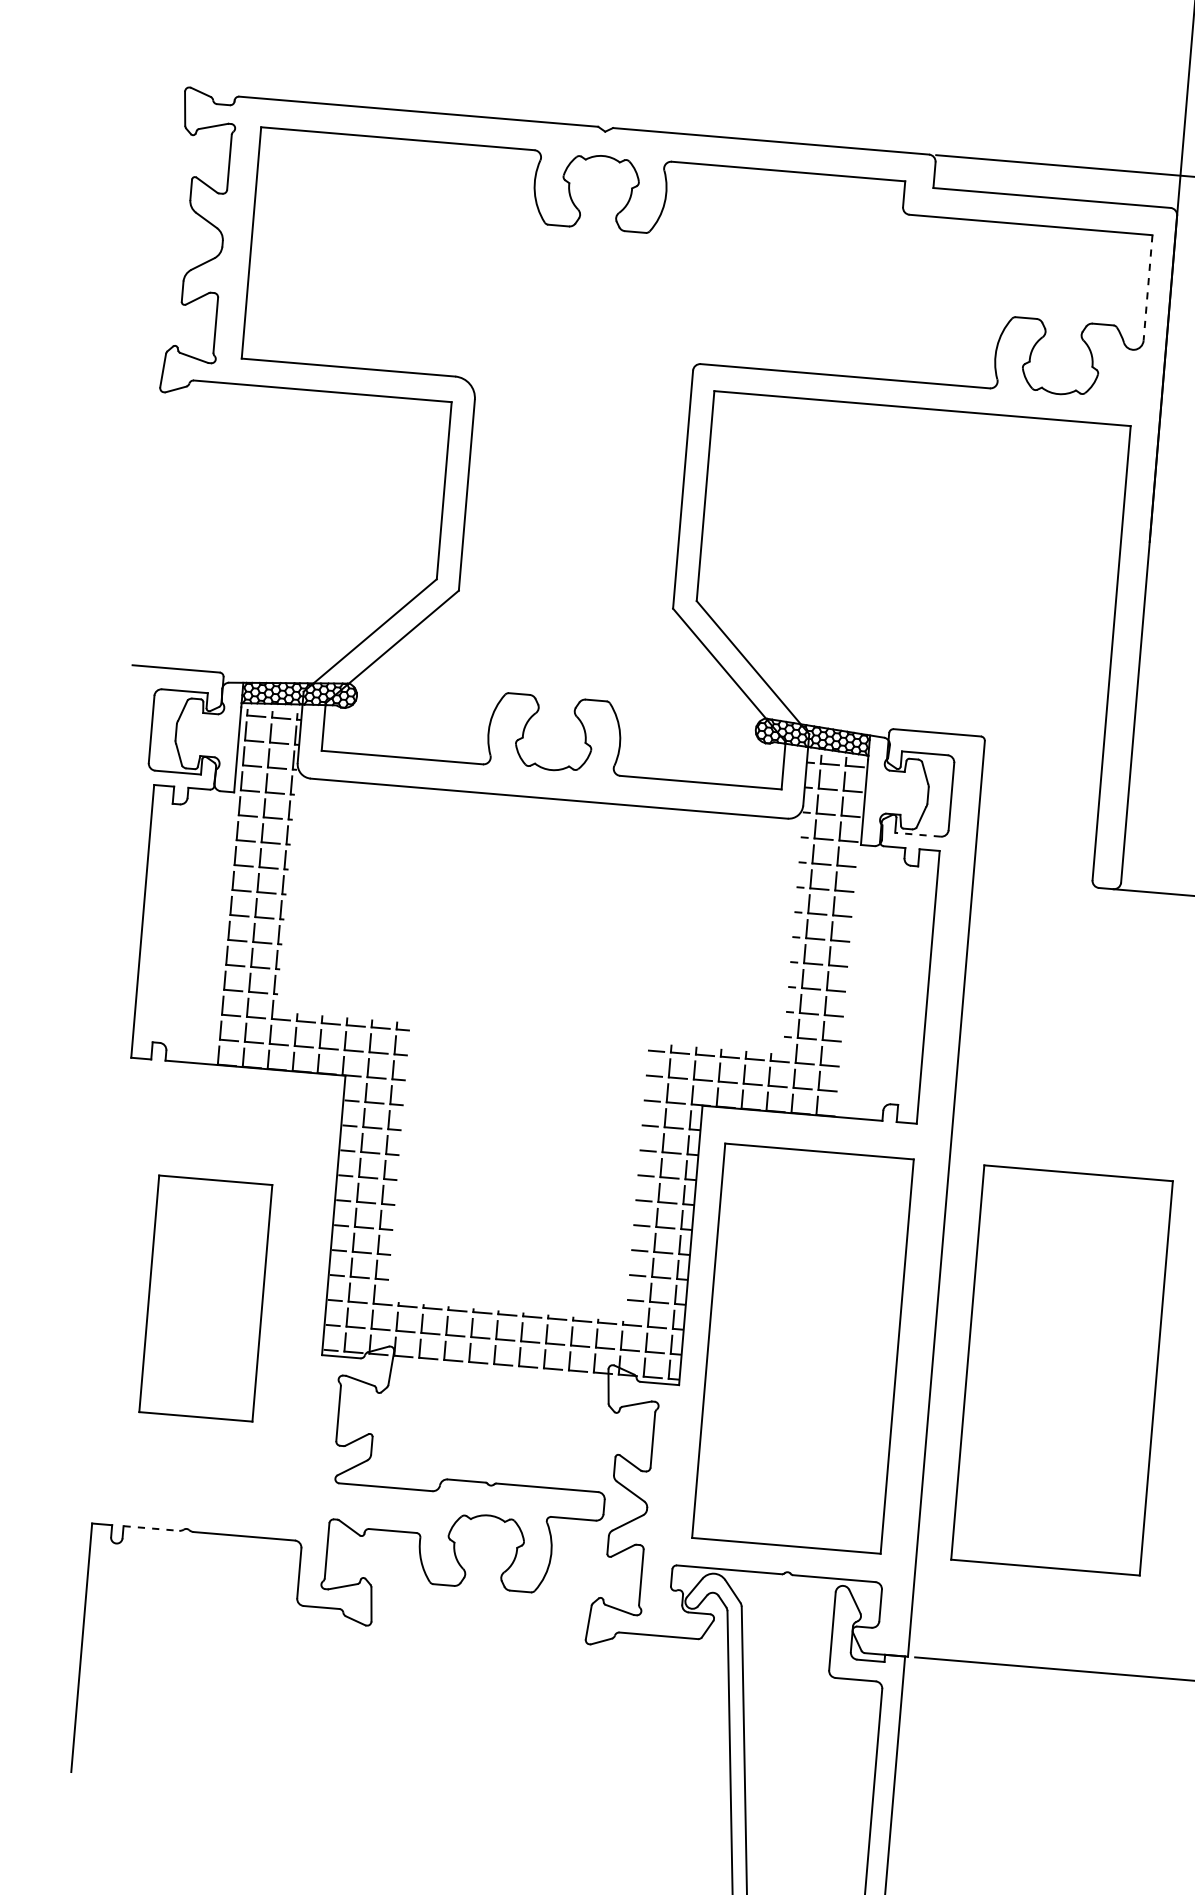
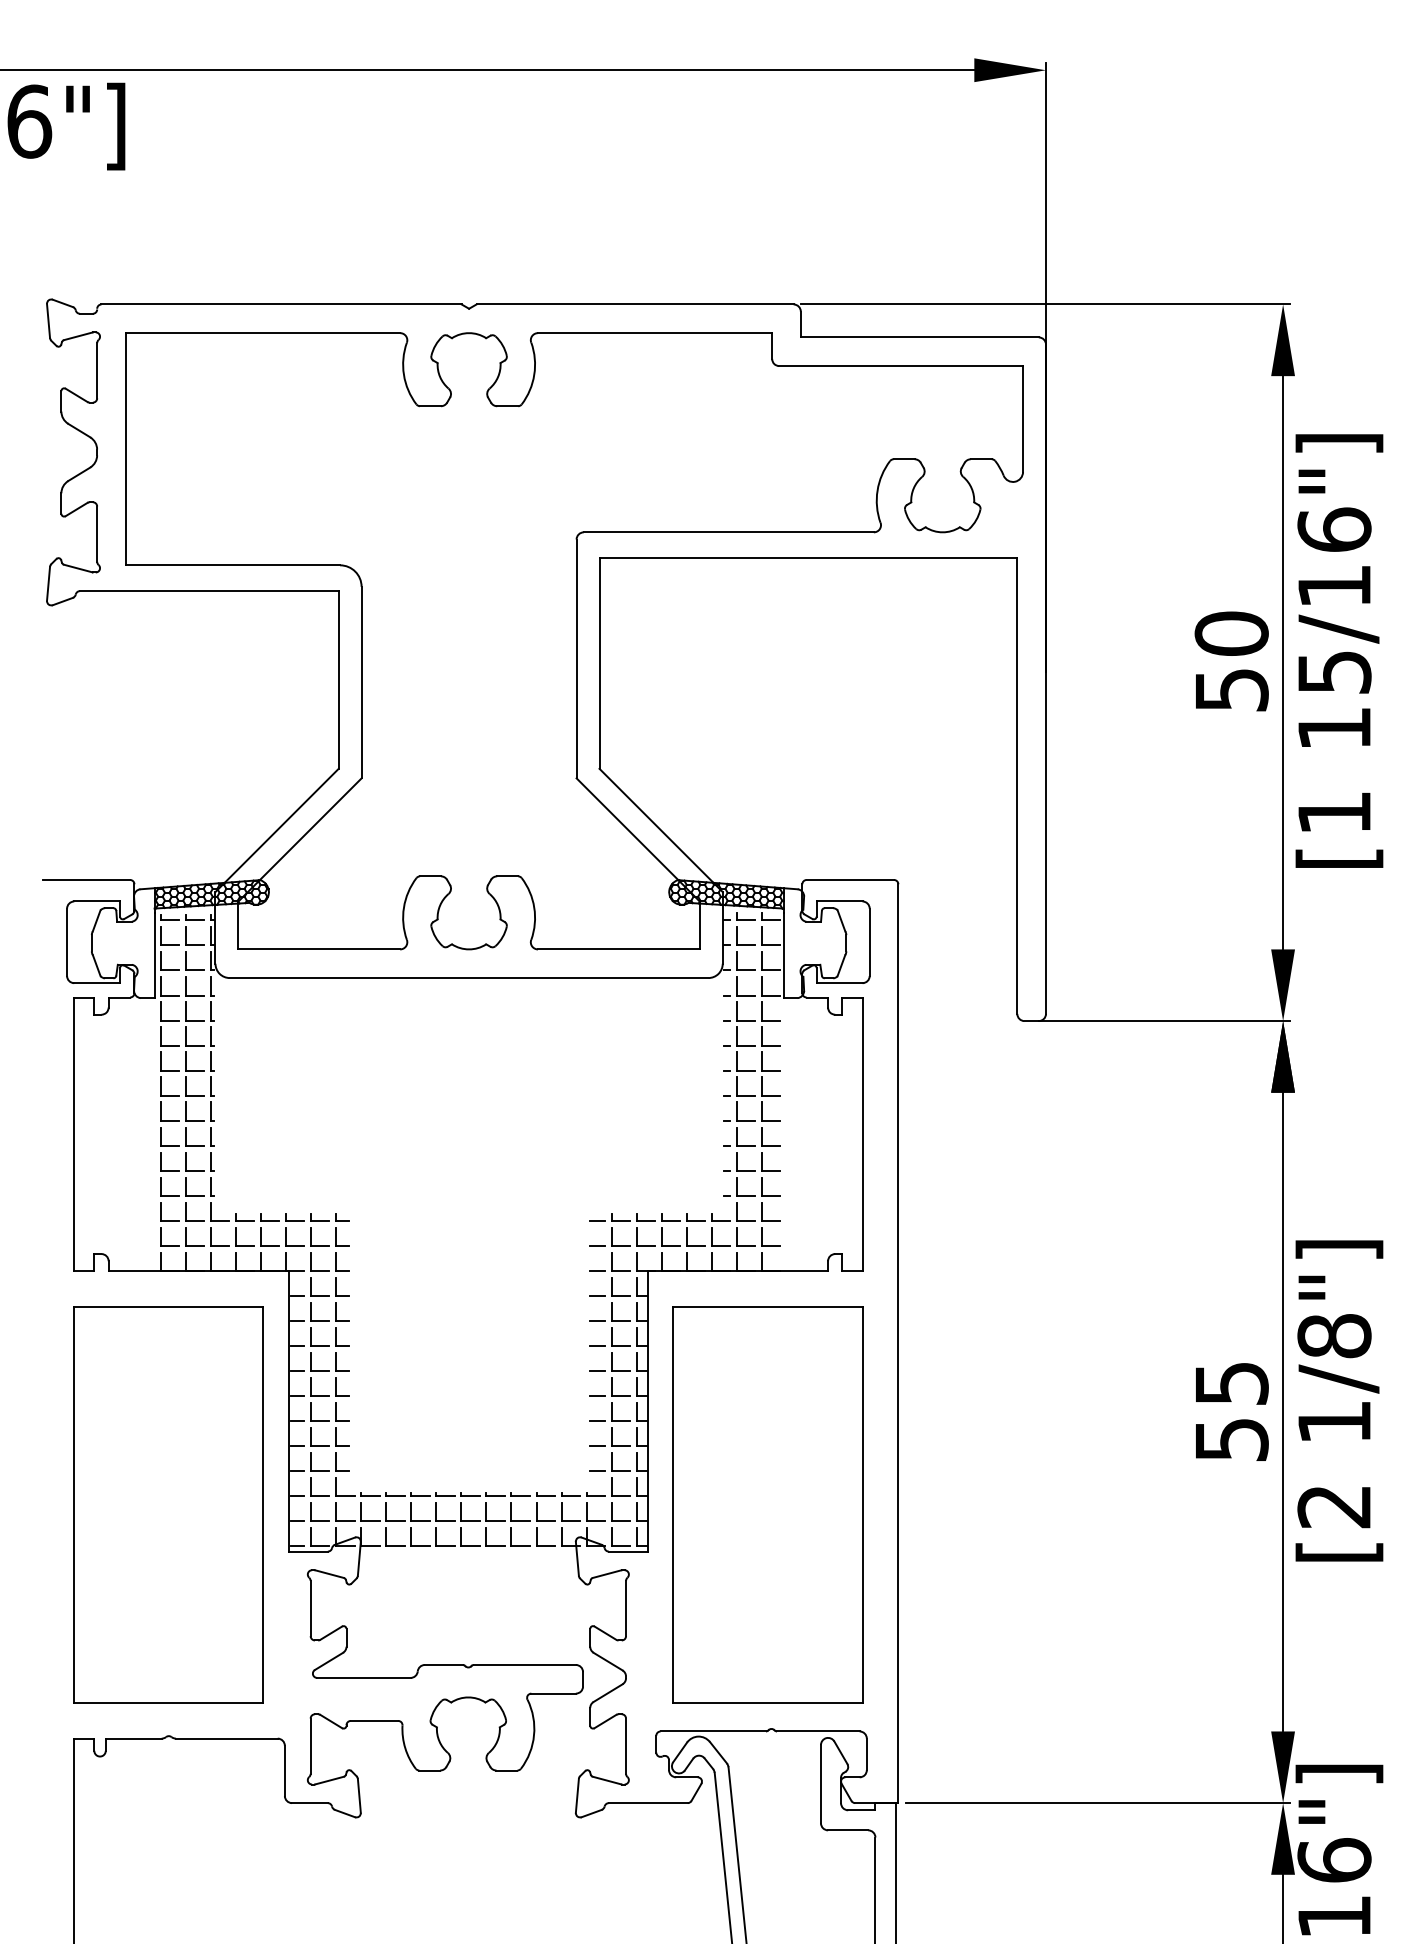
line: (1148, 288) -> (1023, 419), dashed -> solid
line: (917, 835) -> (839, 983), dashed -> solid
part: (205, 1298) -> (168, 1504), size x1.67
part: (1061, 1369) -> (1027, 1504), removed
line: (151, 1528) -> (133, 1738), dashed -> solid

